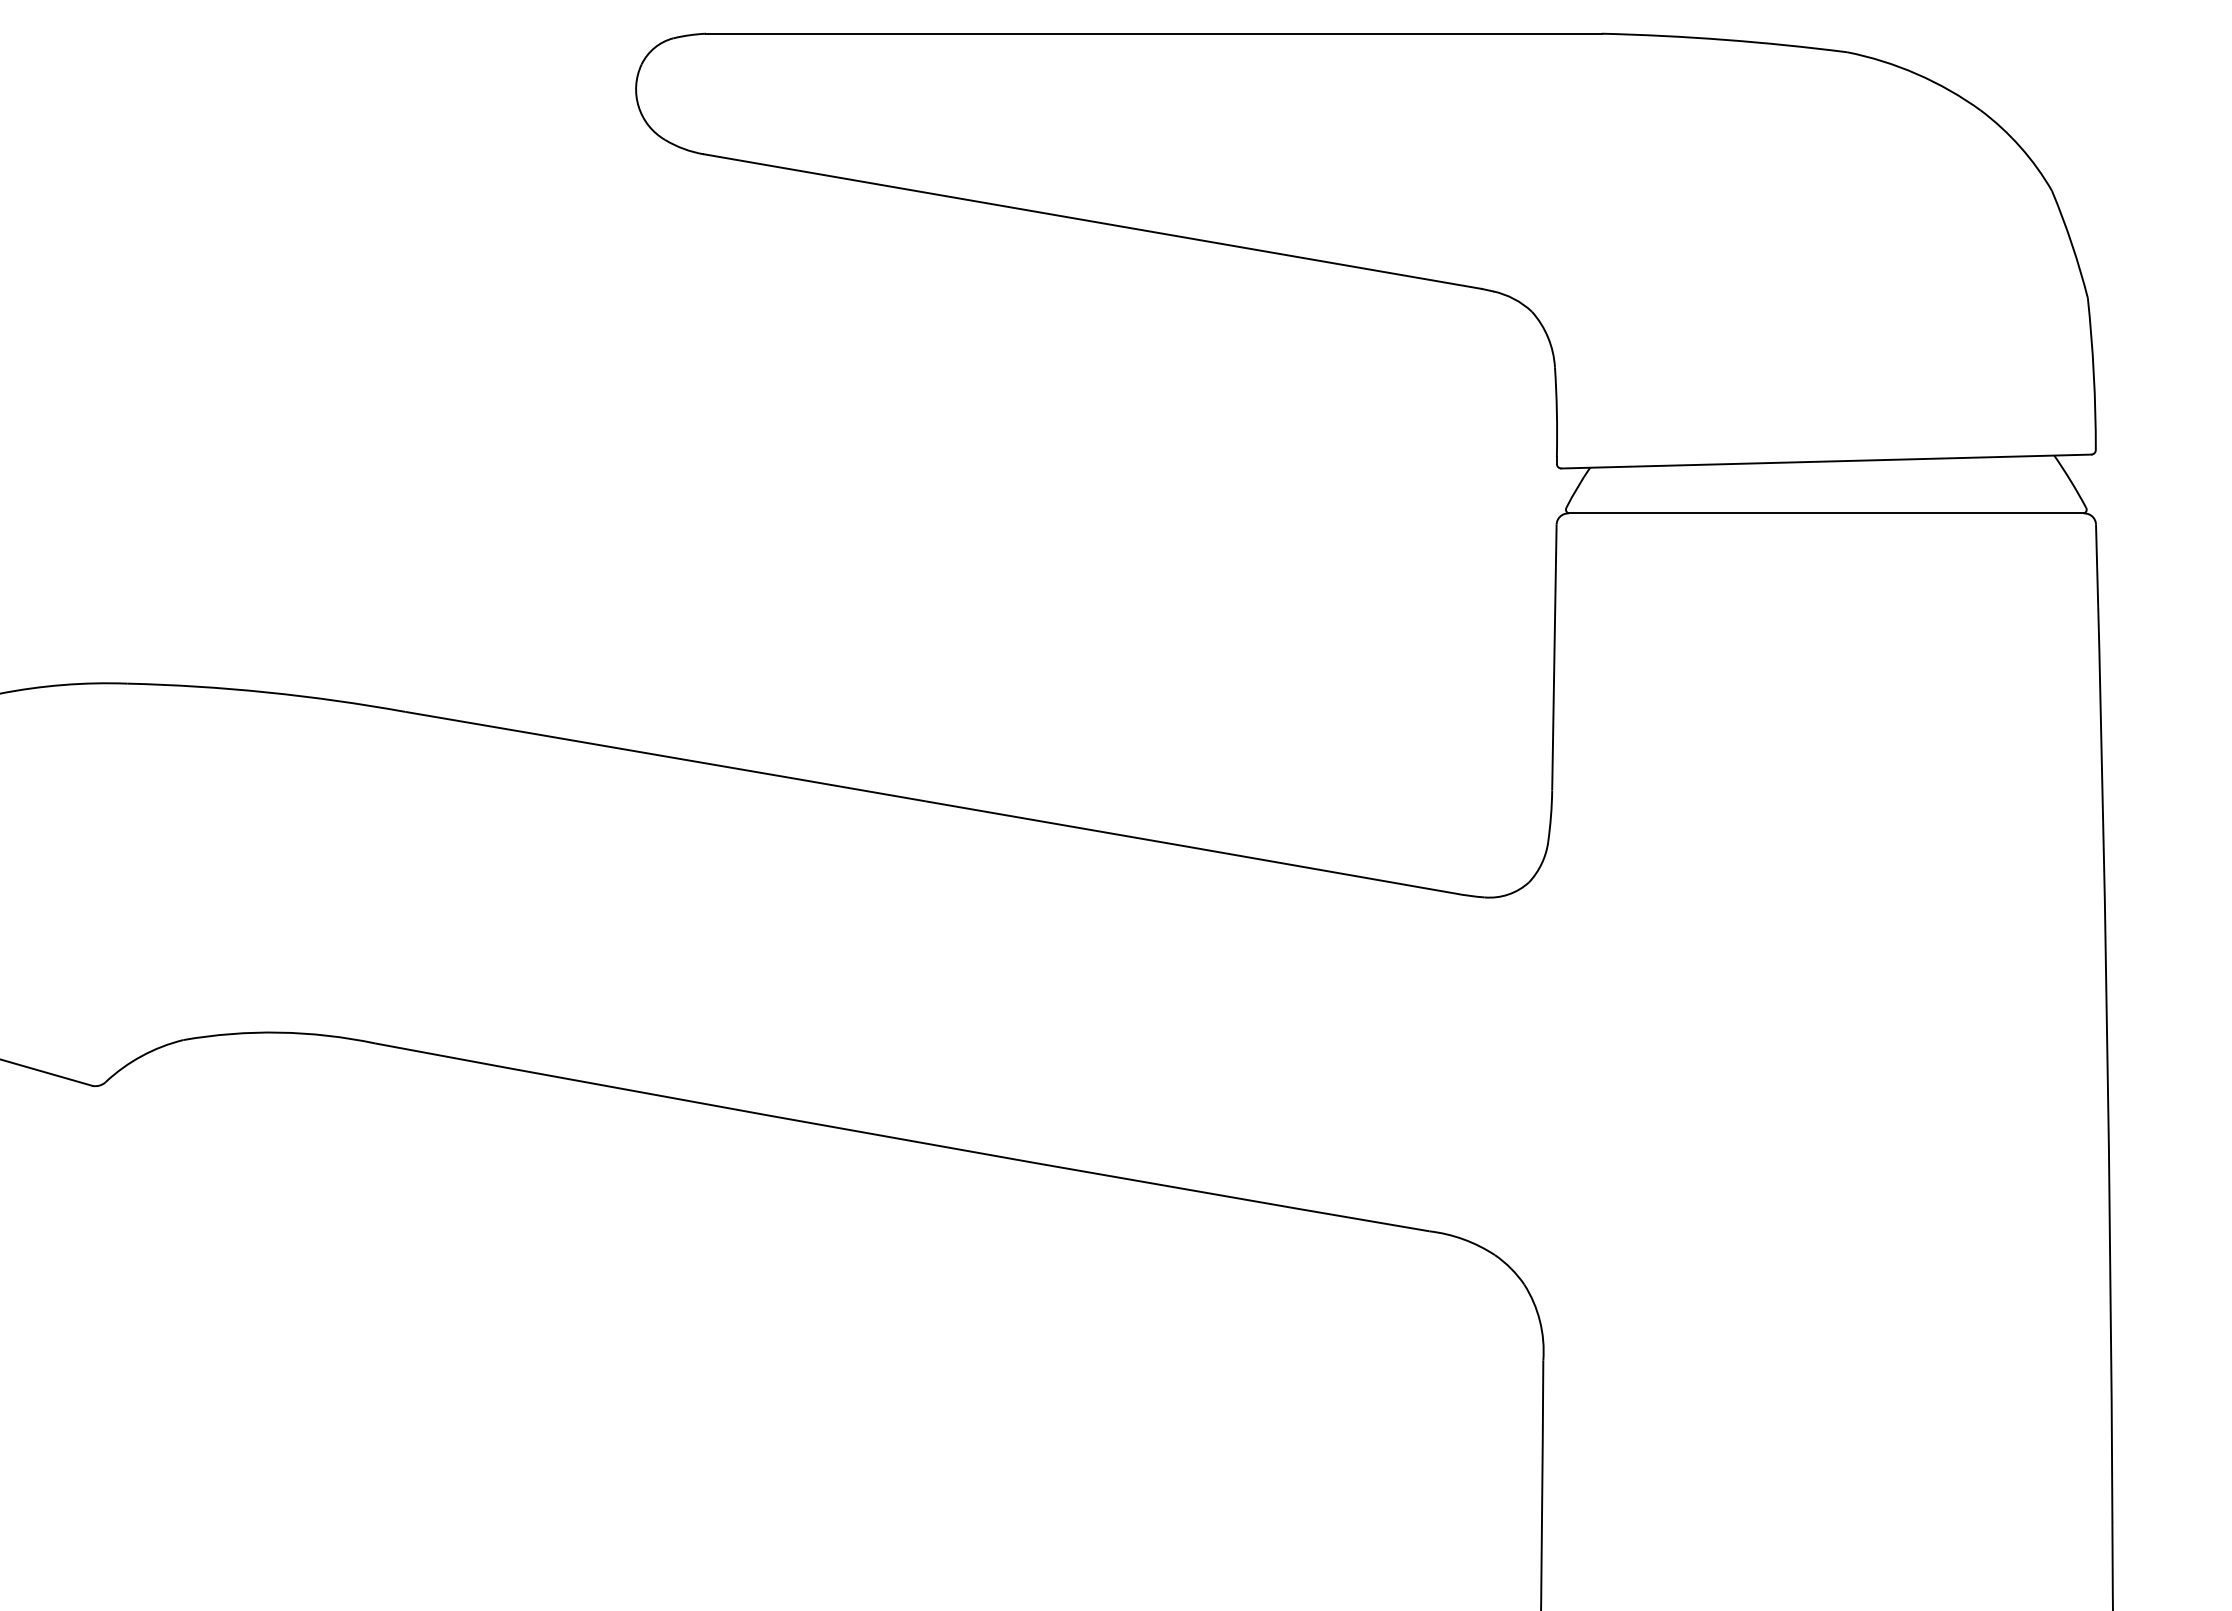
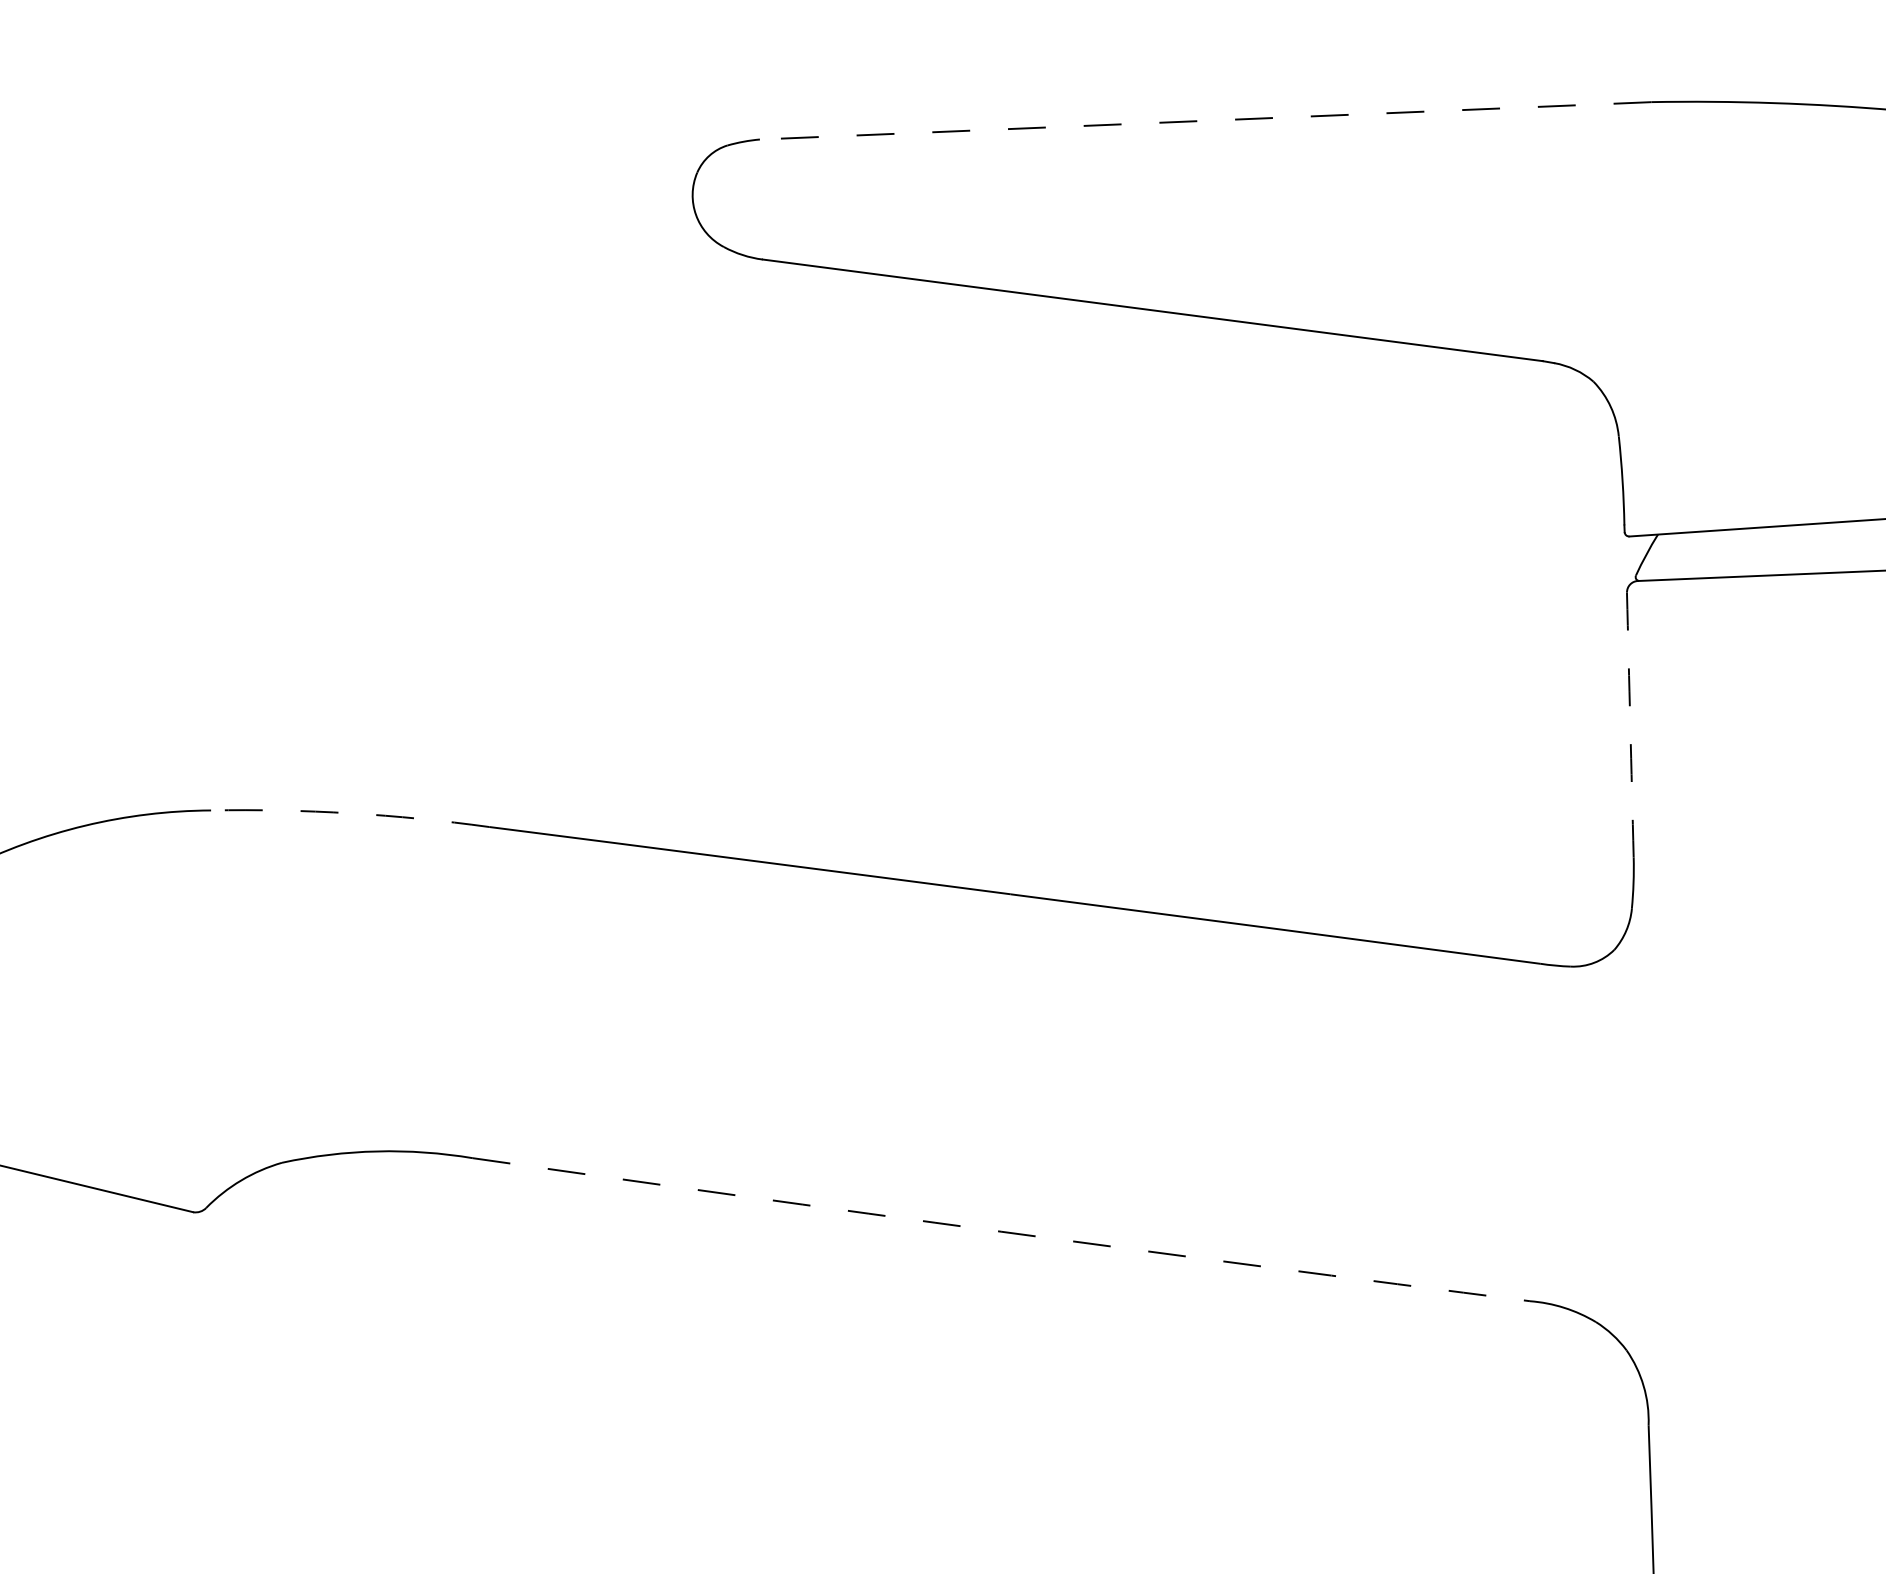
line: (1153, 33) -> (1205, 120), solid -> dashed
arc: (1554, 657) -> (1630, 724), solid -> dashed
arc: (266, 692) -> (350, 813), solid -> dashed
arc: (901, 1139) -> (1000, 1231), solid -> dashed

